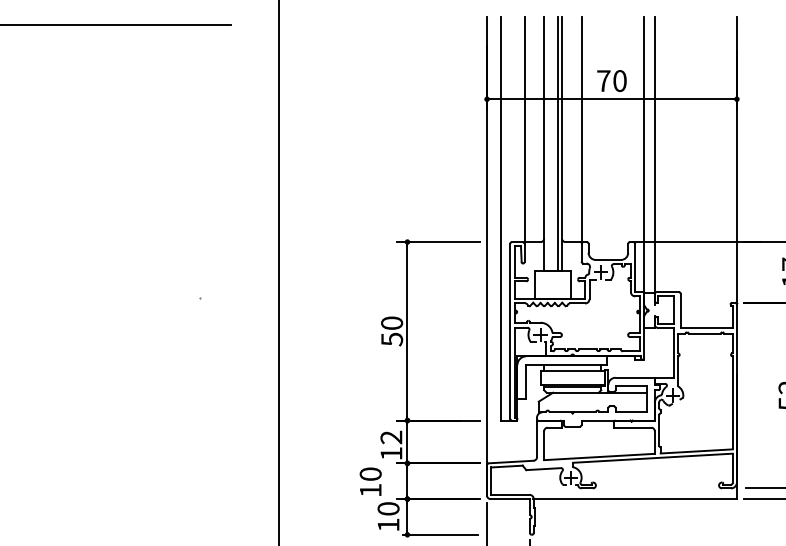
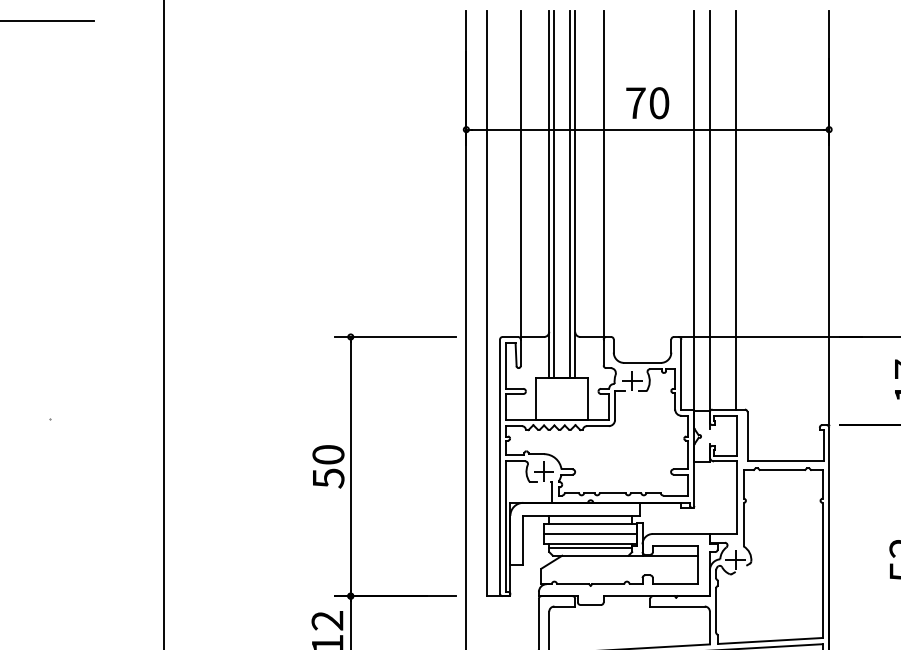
line: (547, 143) -> (554, 193), added
line: (672, 154) -> (735, 209), added
line: (572, 377) -> (590, 533), added

